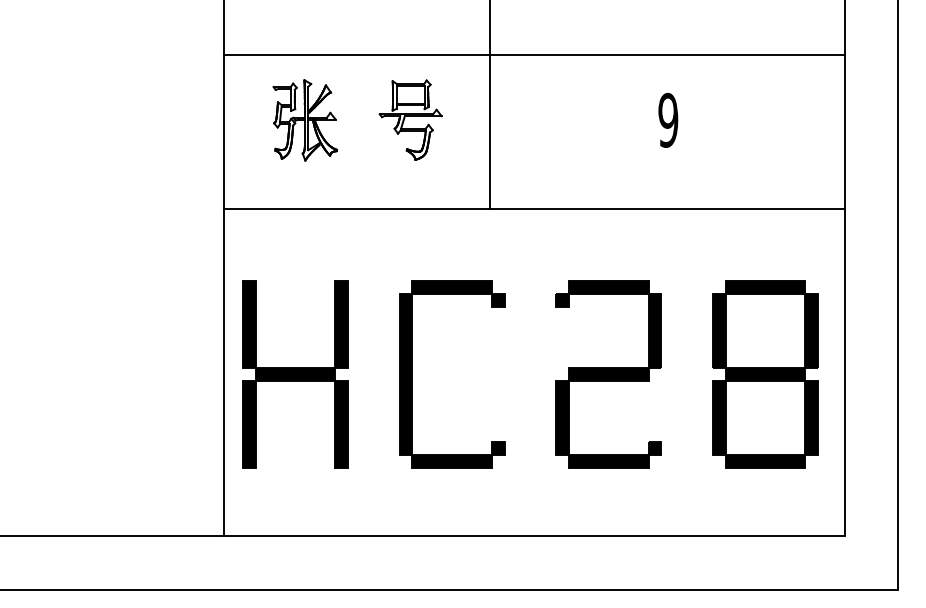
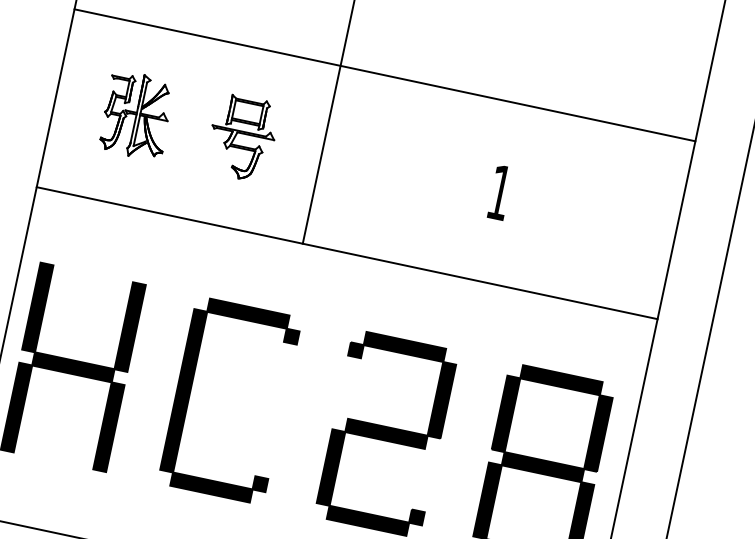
line: (533, 55) -> (383, 75), moved
text: (668, 119) -> (500, 191), 9 -> 1

